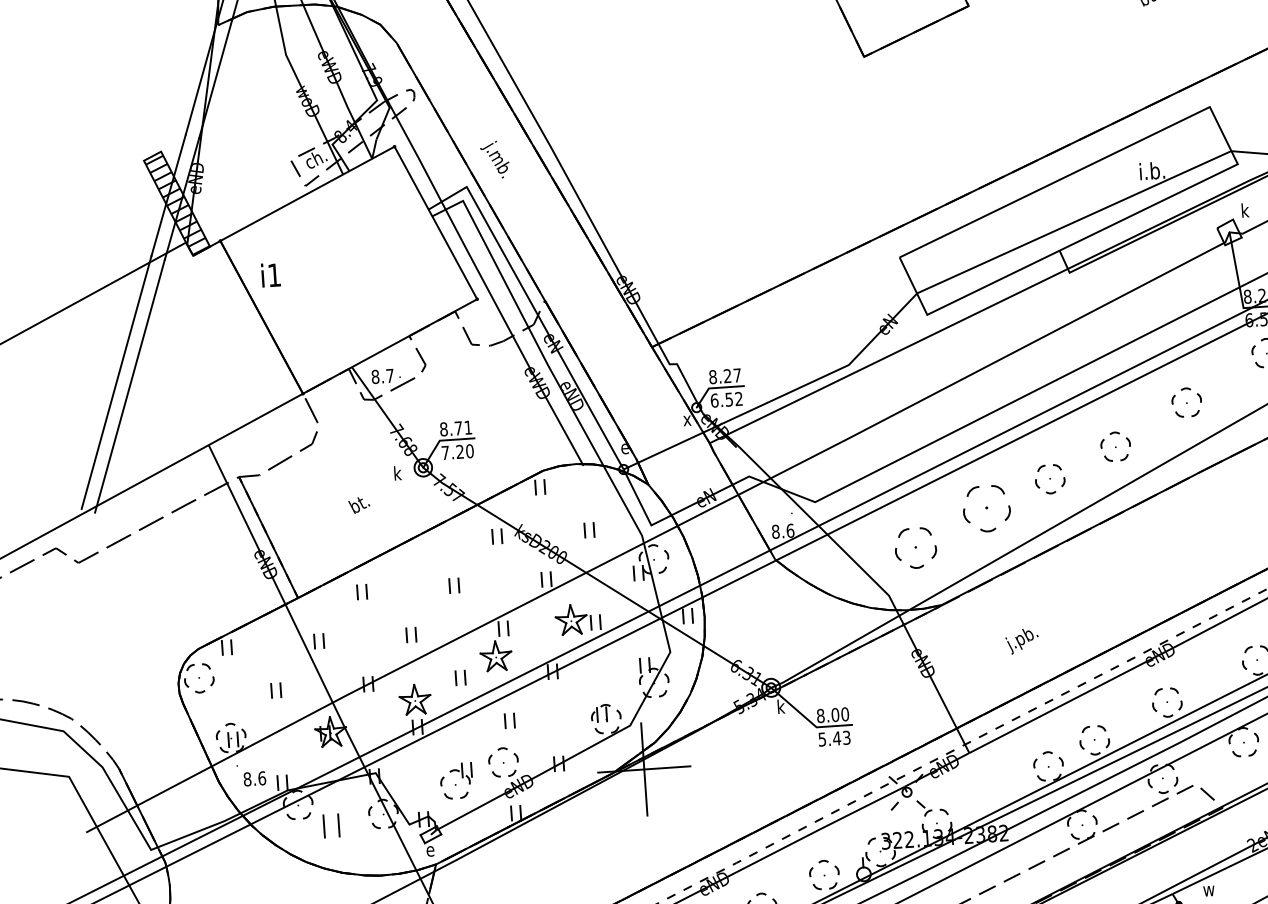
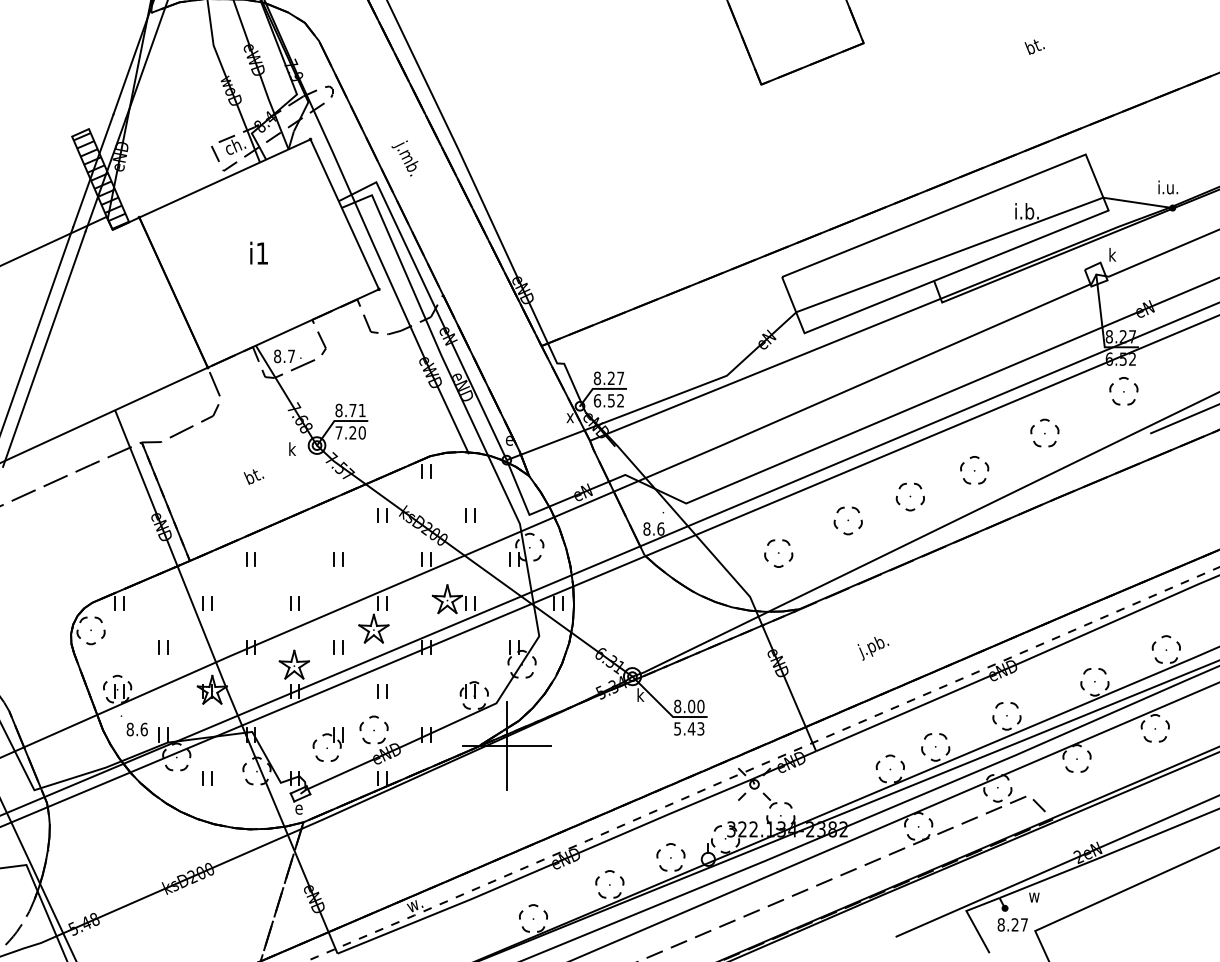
text: (270, 274) -> (258, 252), moved
part: (985, 508) -> (847, 520), size x0.62
part: (915, 548) -> (778, 553), size x0.71
part: (332, 825) -> (207, 778), size x0.62

